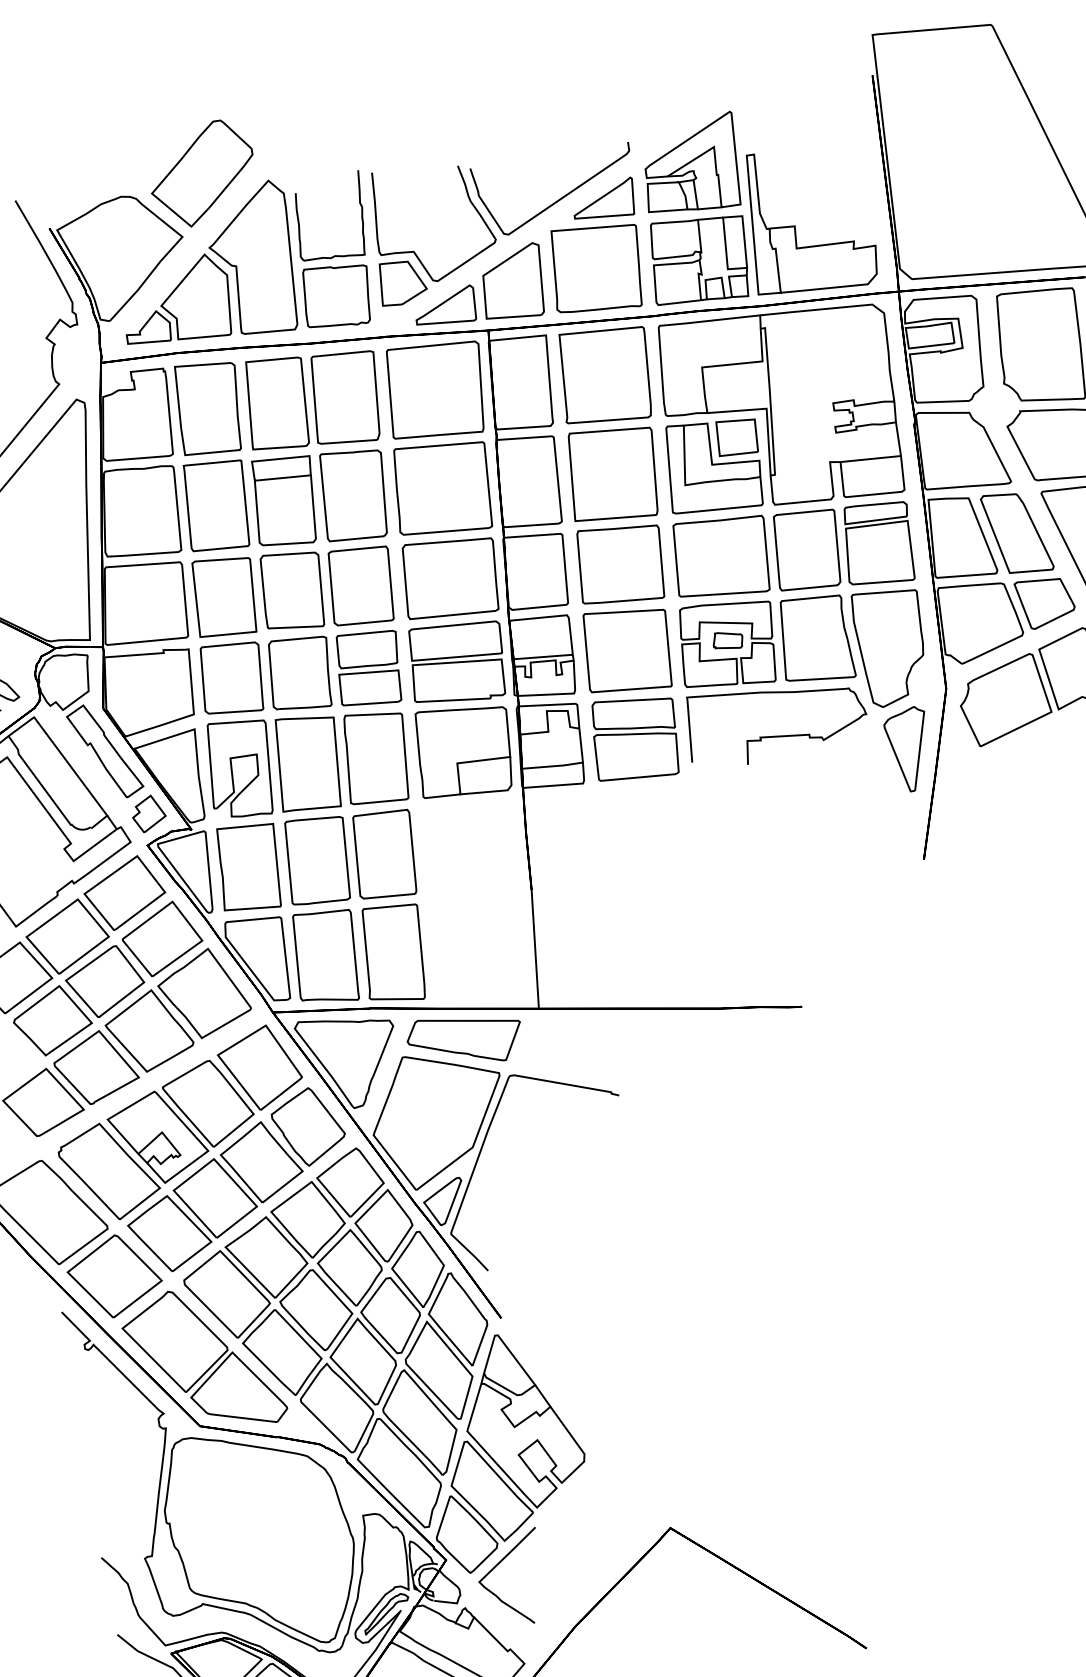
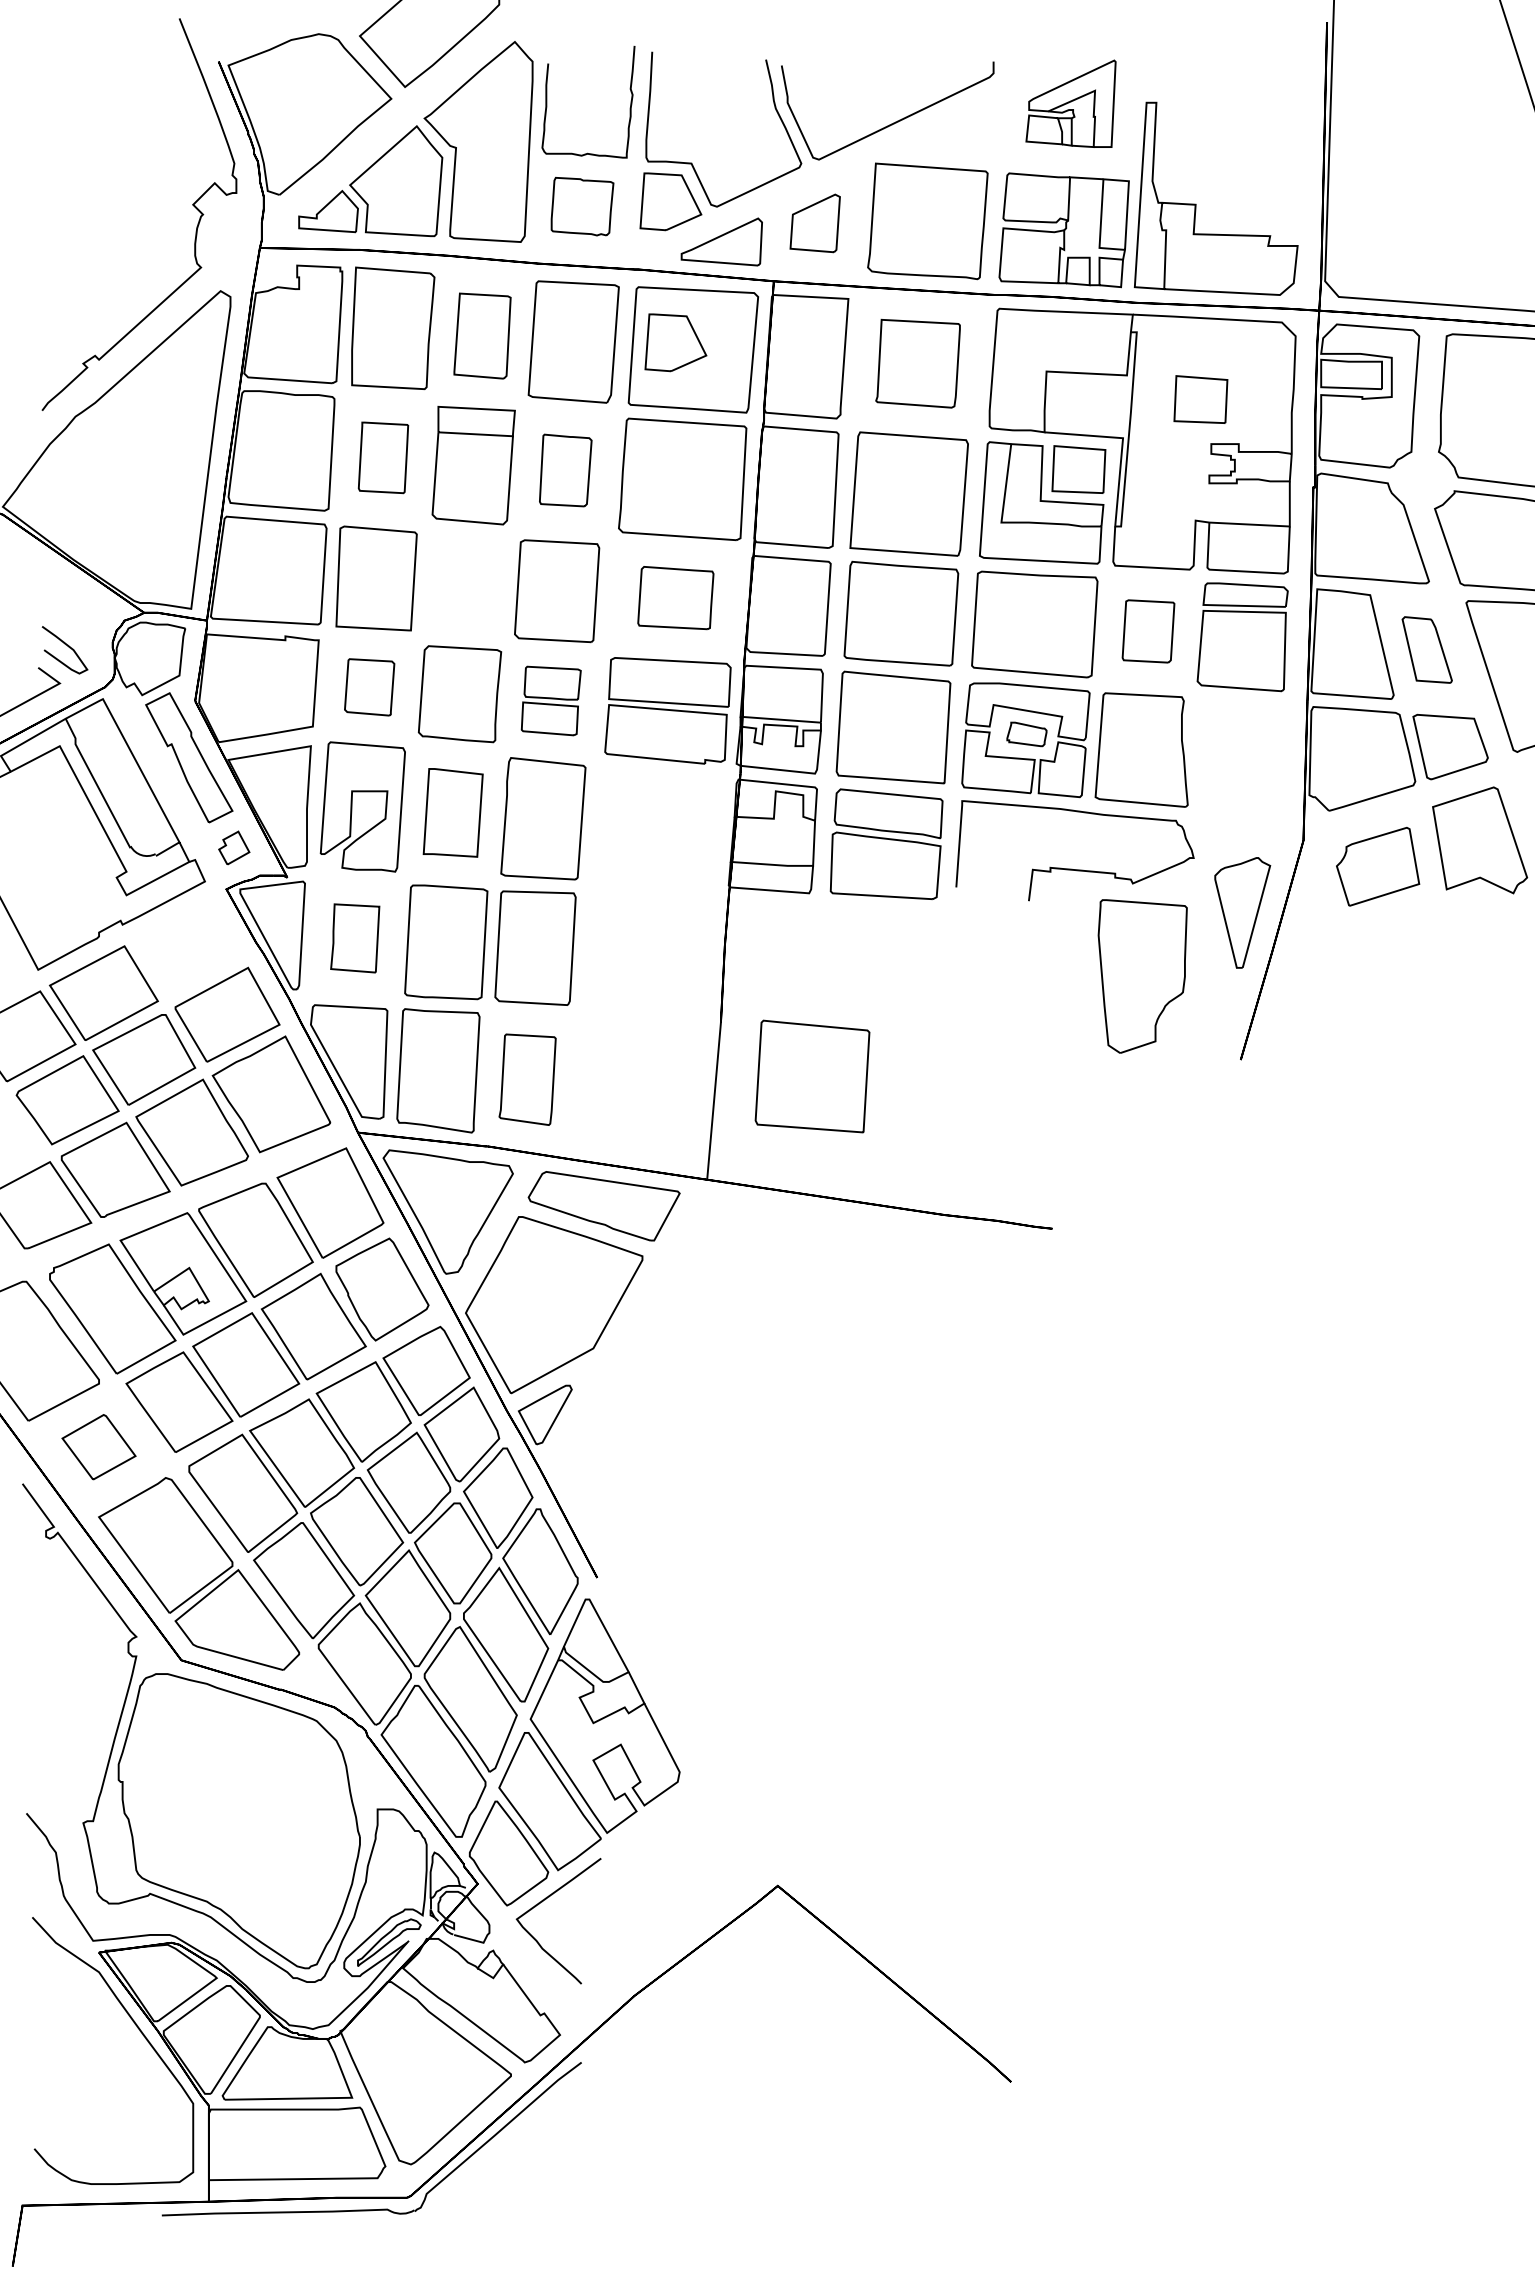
part: (690, 164) -> (1070, 103), size x0.7
part: (603, 199) -> (950, 132), removed
part: (513, 282) -> (815, 223), size x0.6
part: (337, 296) -> (582, 206), size x0.7
part: (820, 371) -> (1200, 399), added
part: (604, 375) -> (917, 363), size x0.7
part: (421, 387) -> (675, 342), added
part: (276, 403) -> (482, 335), size x0.7
part: (353, 495) -> (565, 470), size x0.6
part: (216, 505) -> (383, 457), size x0.6
part: (1017, 532) -> (1427, 649), size x0.6
part: (807, 550) -> (1148, 631), size x0.6
part: (450, 577) -> (675, 597), size x0.6
part: (292, 591) -> (466, 584), removed
part: (891, 647) -> (1142, 976), moved
part: (369, 668) -> (551, 700), size x0.7
part: (231, 678) -> (369, 687), size x0.6
part: (1004, 700) -> (1377, 866), size x0.7
curve: (465, 761) -> (659, 841), removed
part: (308, 762) -> (453, 812), size x0.7
part: (148, 813) -> (233, 847), size x0.7
part: (249, 867) -> (355, 938), size x0.6
part: (124, 893) -> (187, 947), removed
part: (606, 919) -> (812, 1076), added
part: (393, 953) -> (527, 1079), size x0.7
curve: (481, 1150) -> (604, 1354), removed
part: (114, 1275) -> (98, 1446), size x0.6

